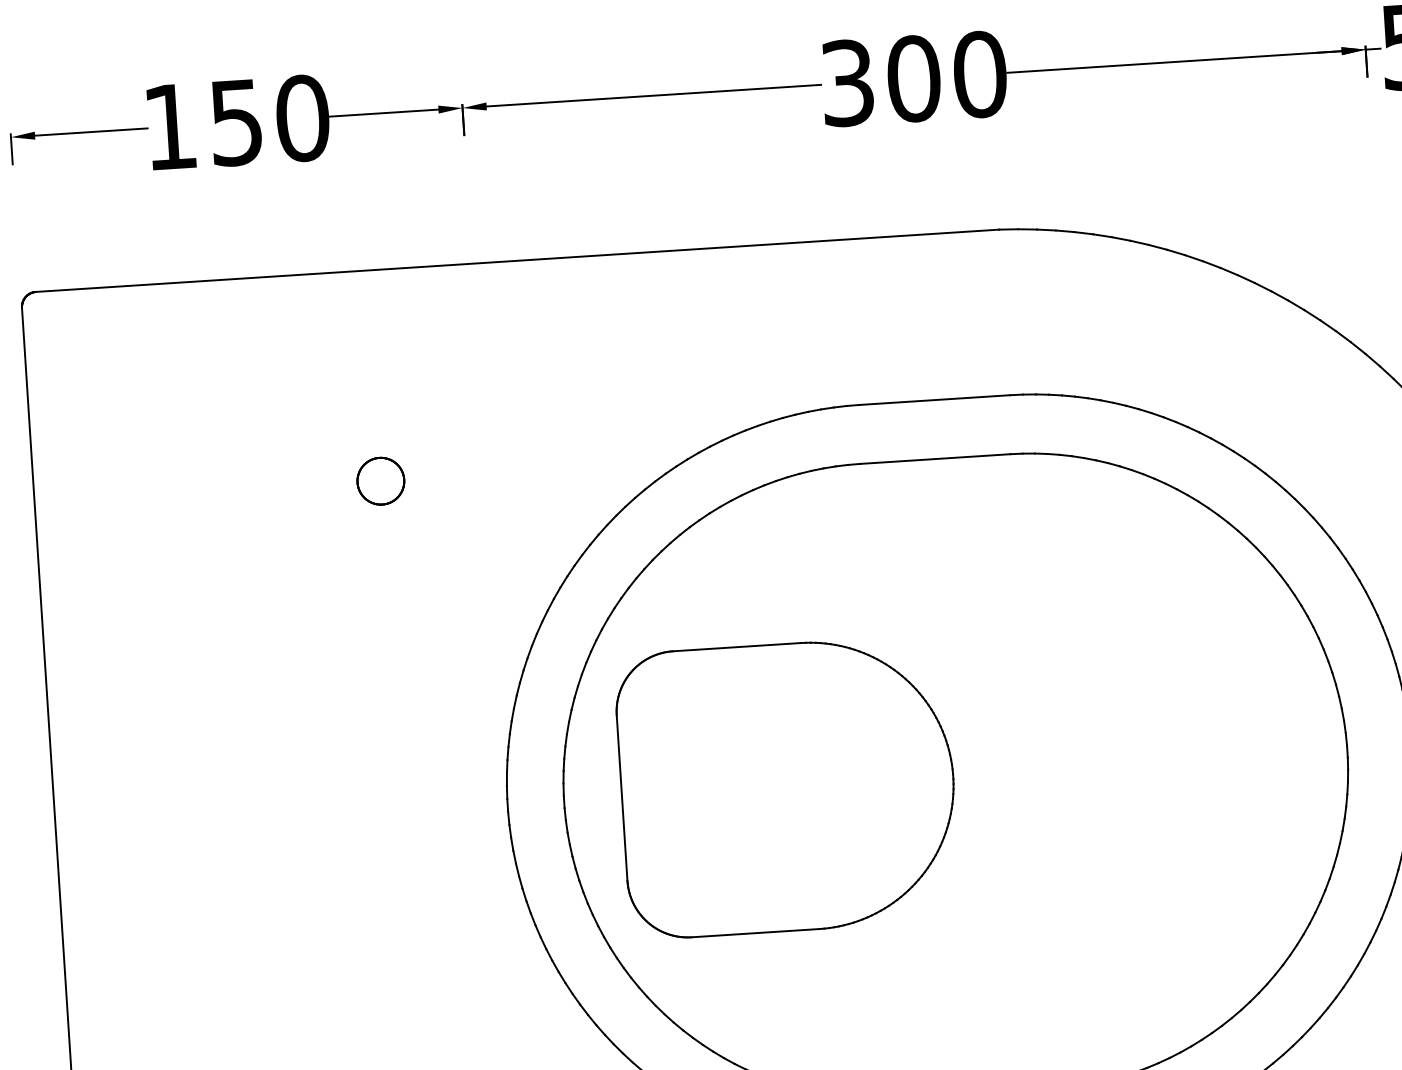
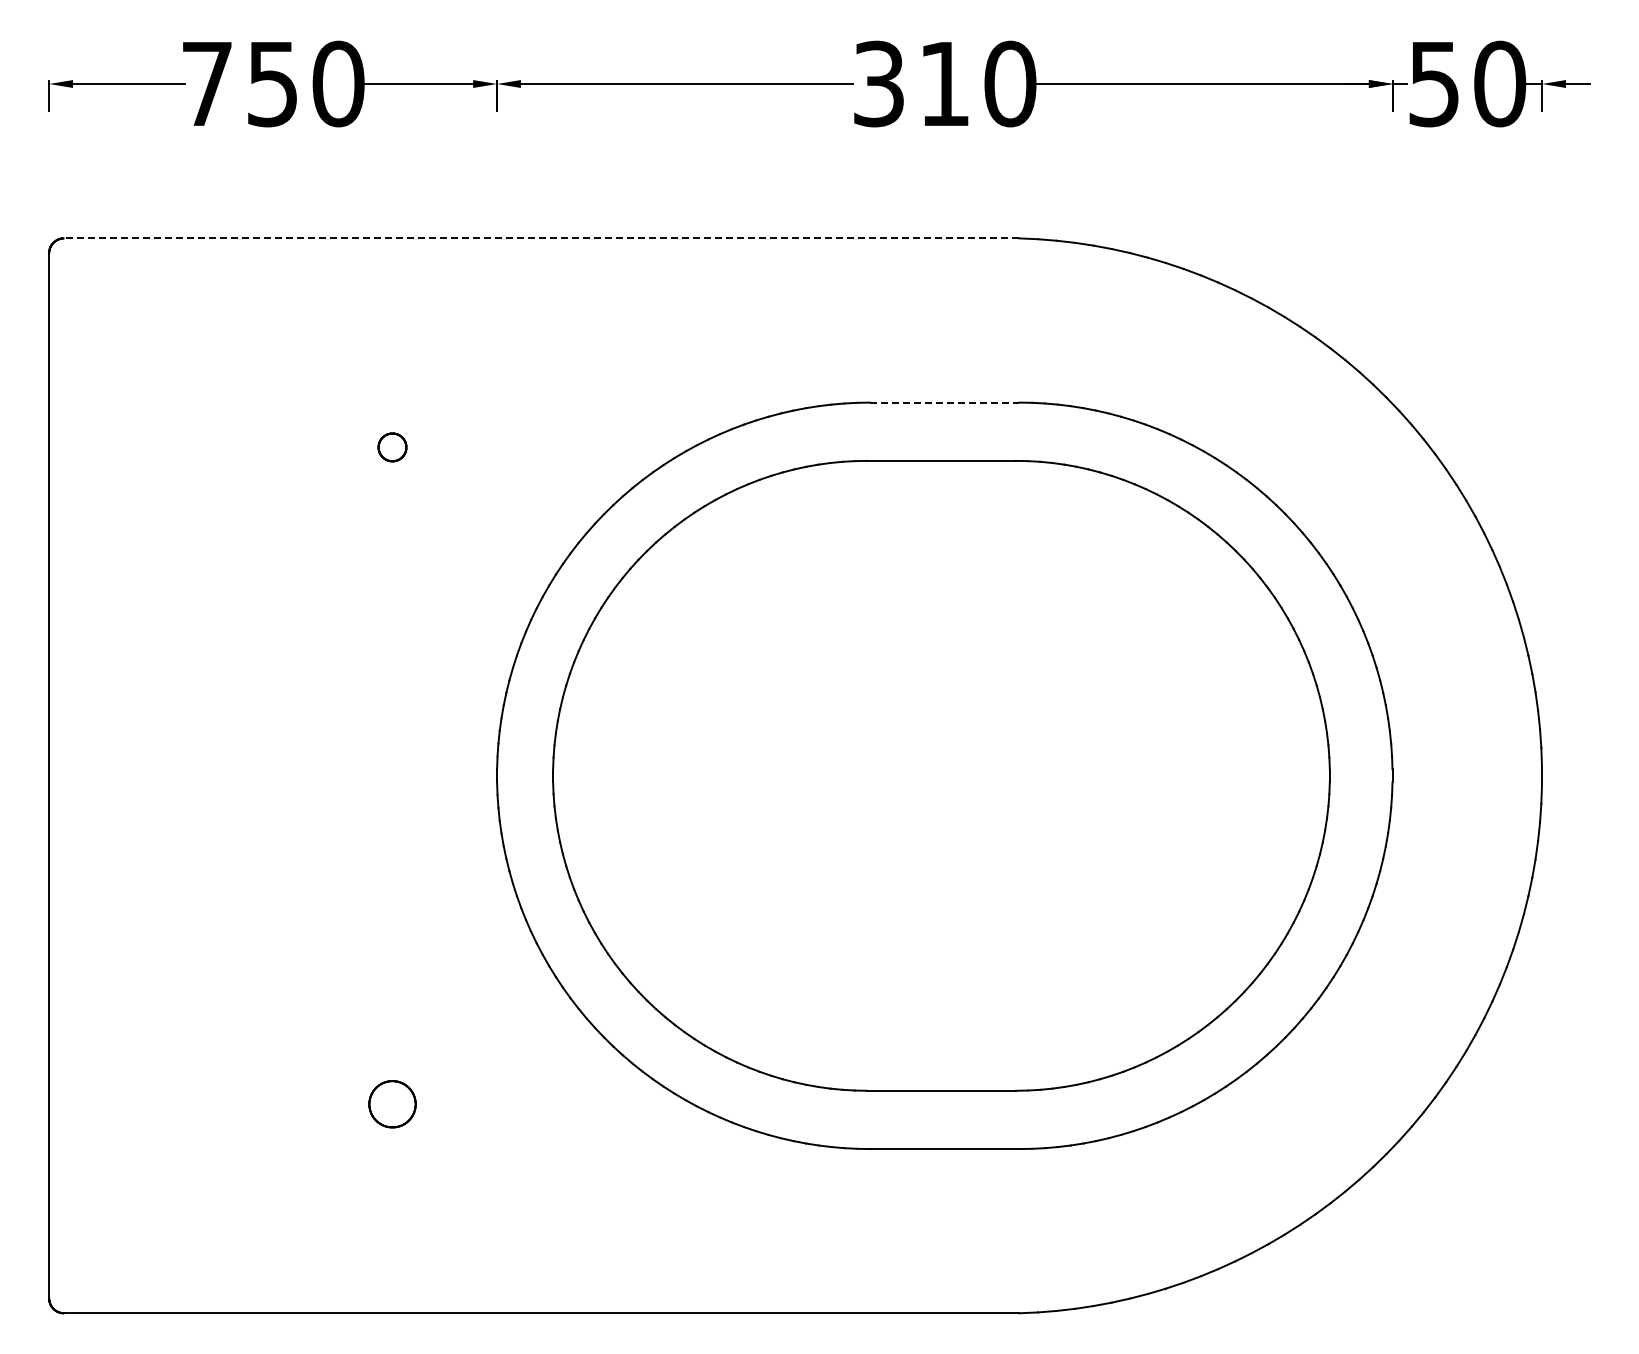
text: (913, 78) -> (944, 83), 300 -> 310
text: (170, 126) -> (207, 83), 150 -> 750
line: (517, 260) -> (541, 238), solid -> dashed
line: (934, 399) -> (944, 402), solid -> dashed
part: (380, 481) -> (392, 447), size x0.6
part: (787, 787) -> (774, 775), removed

